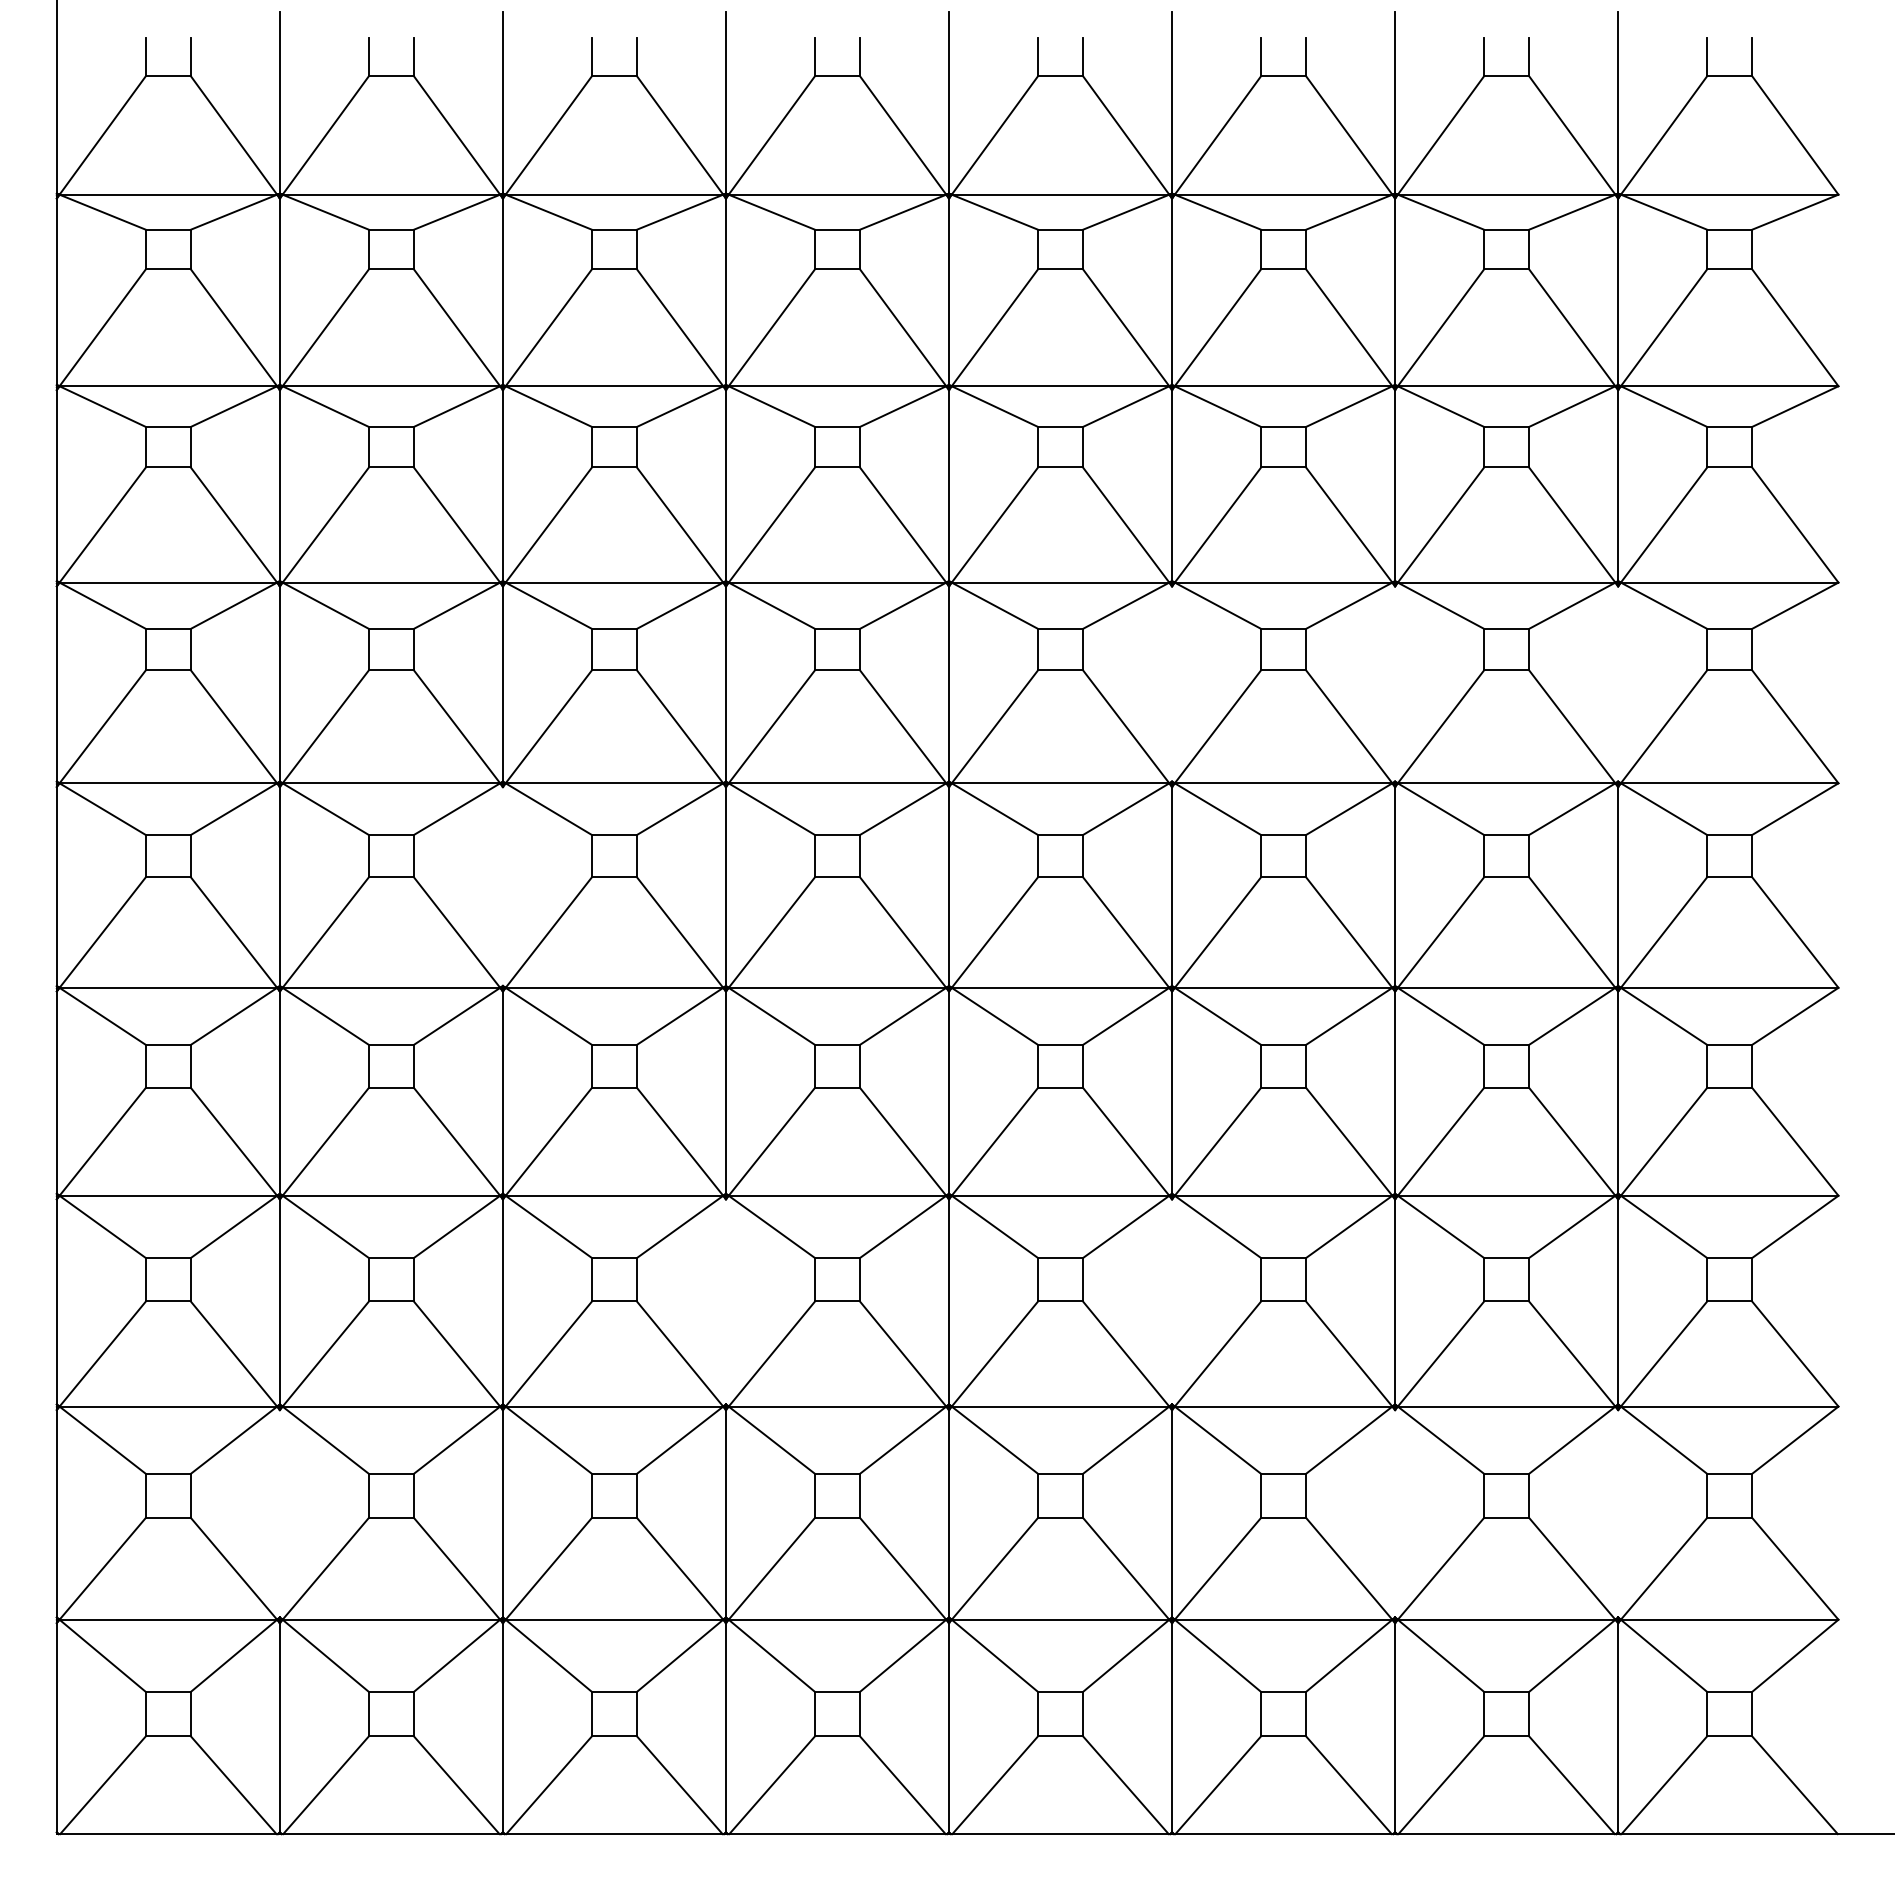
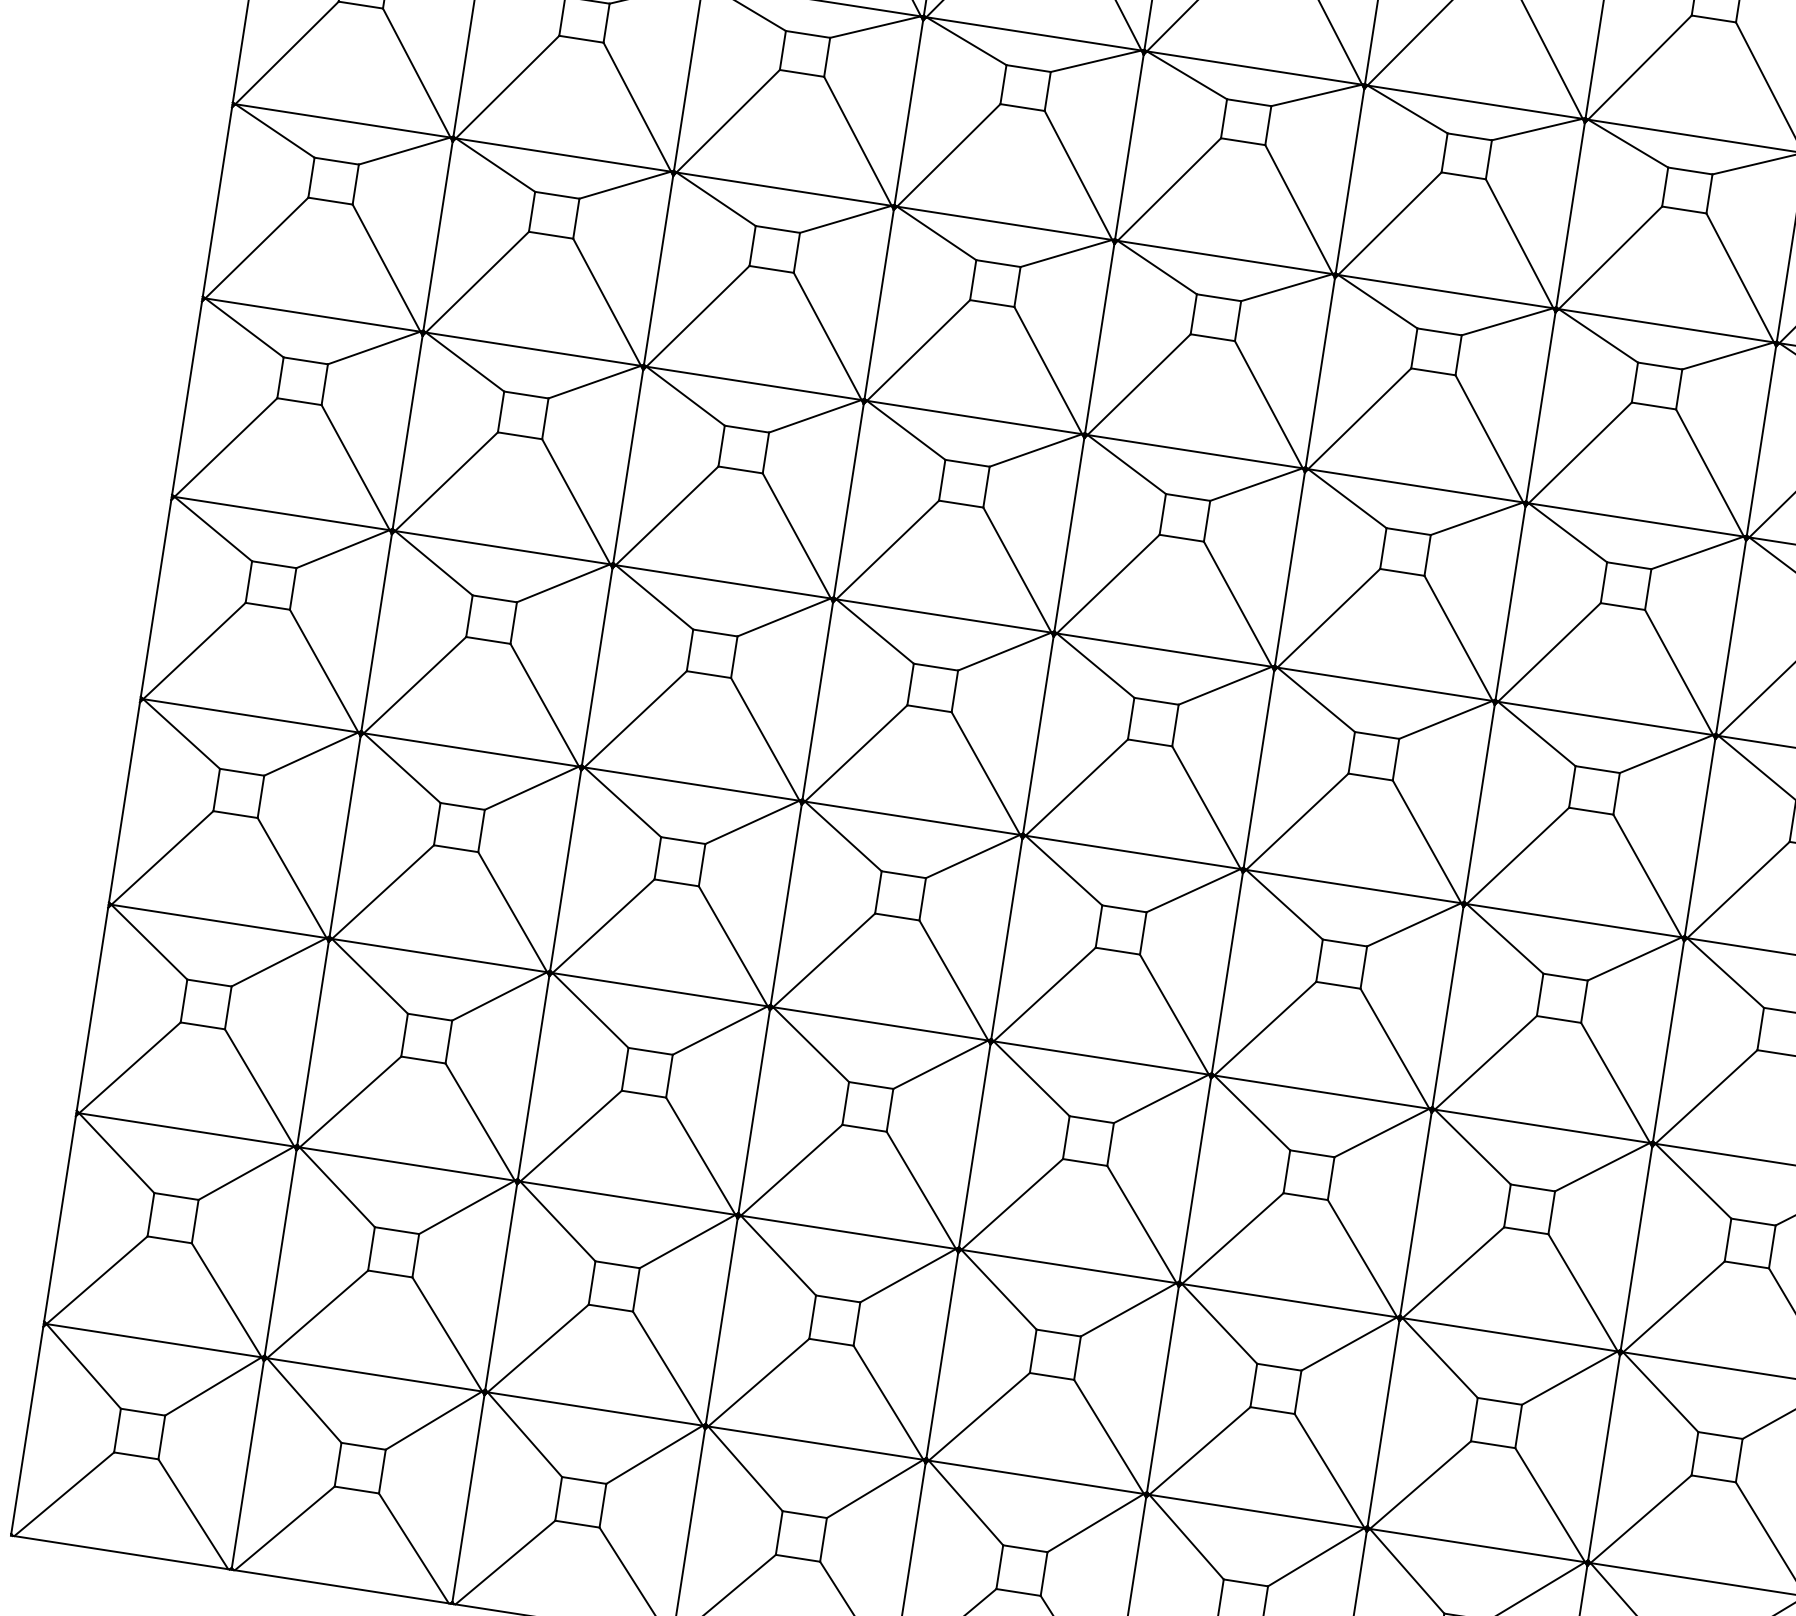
line: (1172, 683) -> (1290, 568), added
line: (1395, 683) -> (1510, 602), added
line: (1618, 683) -> (1731, 636), added
line: (502, 886) -> (596, 666), added
line: (725, 1301) -> (753, 1111), added
line: (1172, 1301) -> (1195, 1179), added
line: (279, 1513) -> (280, 1252), added
line: (1395, 1513) -> (1383, 1423), added
line: (1618, 1513) -> (1604, 1457), added

